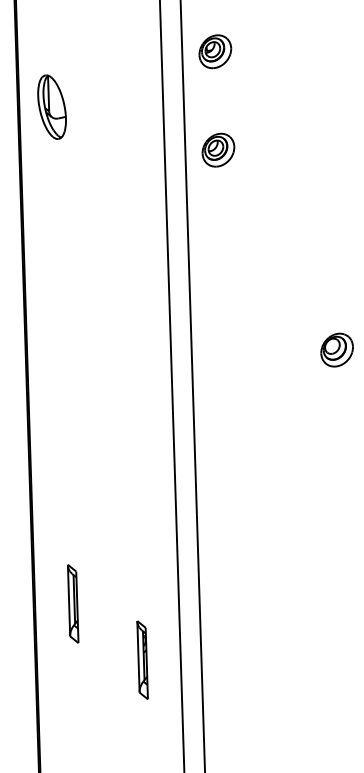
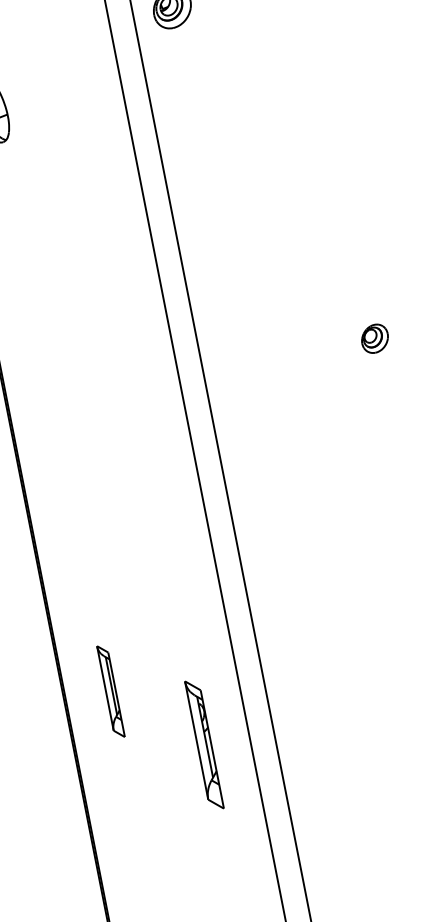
part: (218, 149) -> (195, 123), removed
part: (336, 349) -> (374, 338), size x0.7
part: (142, 659) -> (204, 744), size x1.4

